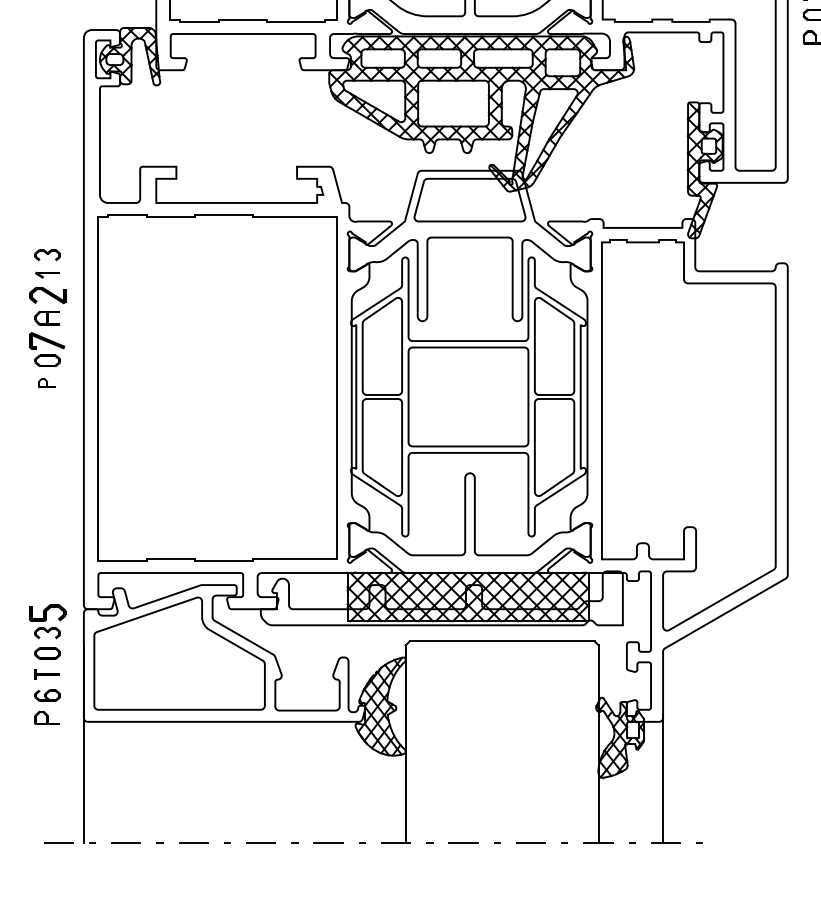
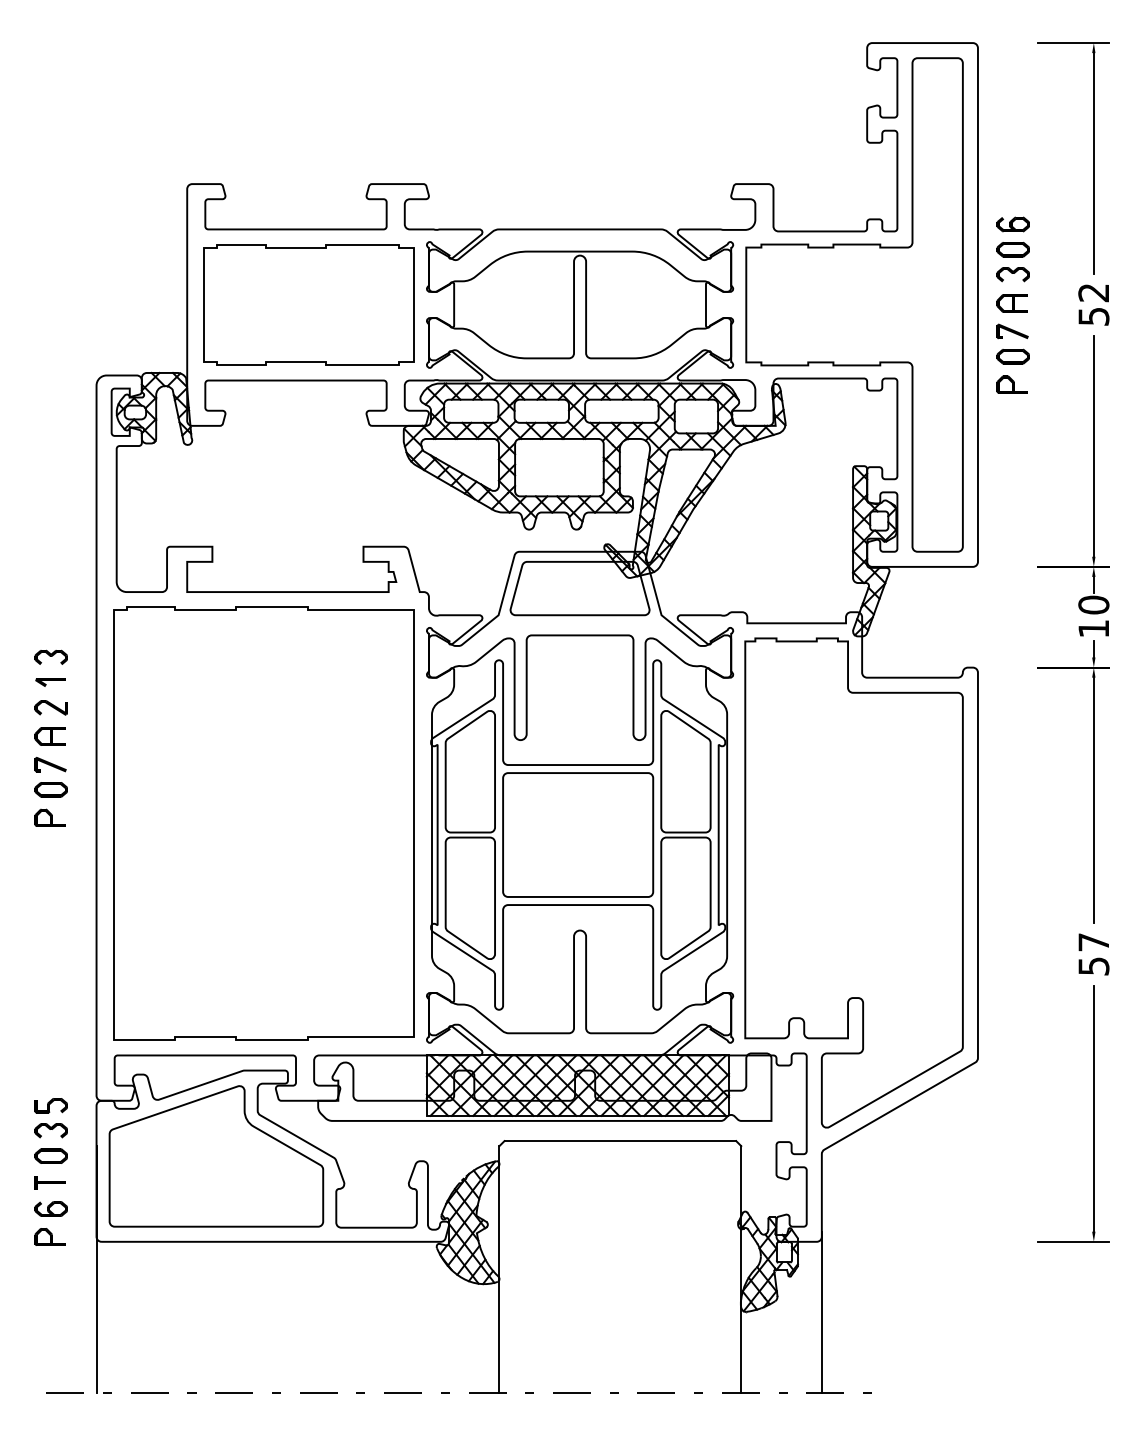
part: (47, 295) -> (50, 707), size x0.71
part: (47, 340) -> (50, 764), size x0.71
part: (46, 382) -> (49, 817), size x1.43
part: (47, 612) -> (50, 1105), size x0.71

